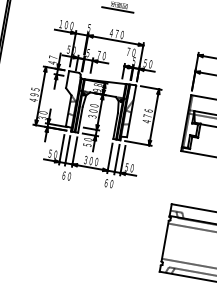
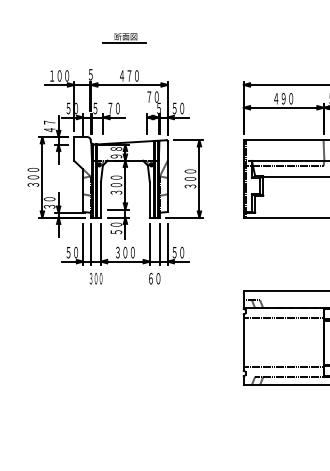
text: (34, 94) -> (33, 177), ４９５ -> ３００
text: (147, 115) -> (190, 178), ４７６ -> ３００
text: (66, 175) -> (95, 278), ６０ -> ３００

